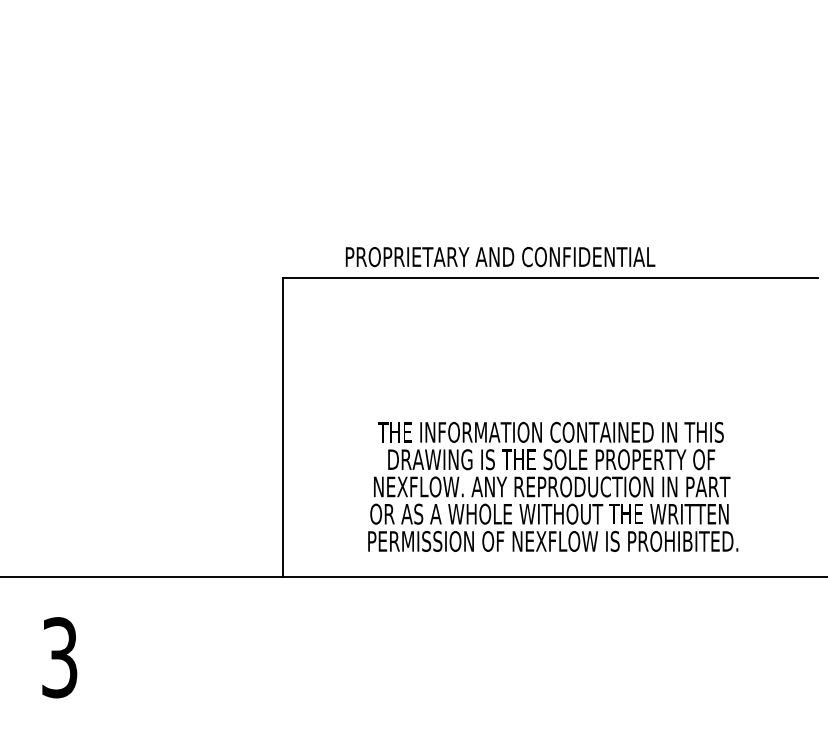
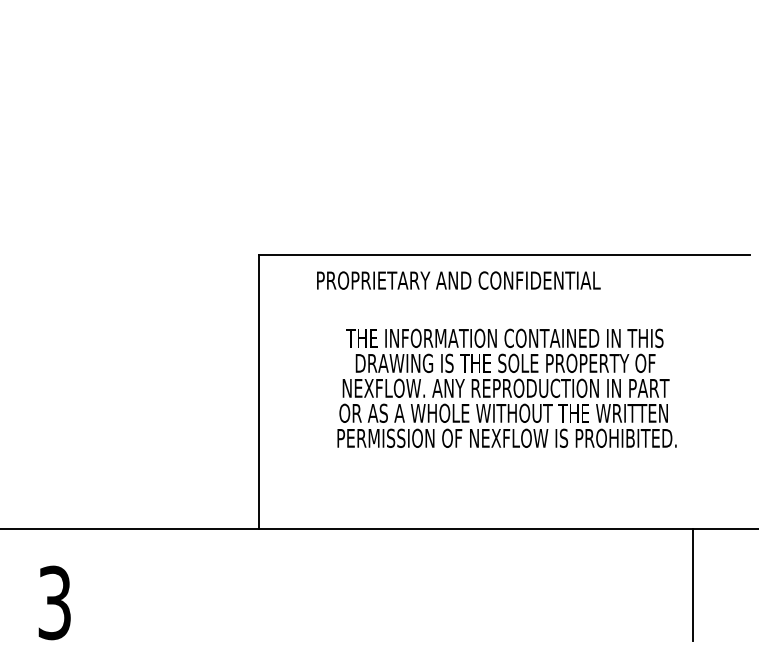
text: (500, 256) -> (458, 280), moved
text: (552, 485) -> (506, 387), moved
line: (755, 637) -> (692, 584), added

